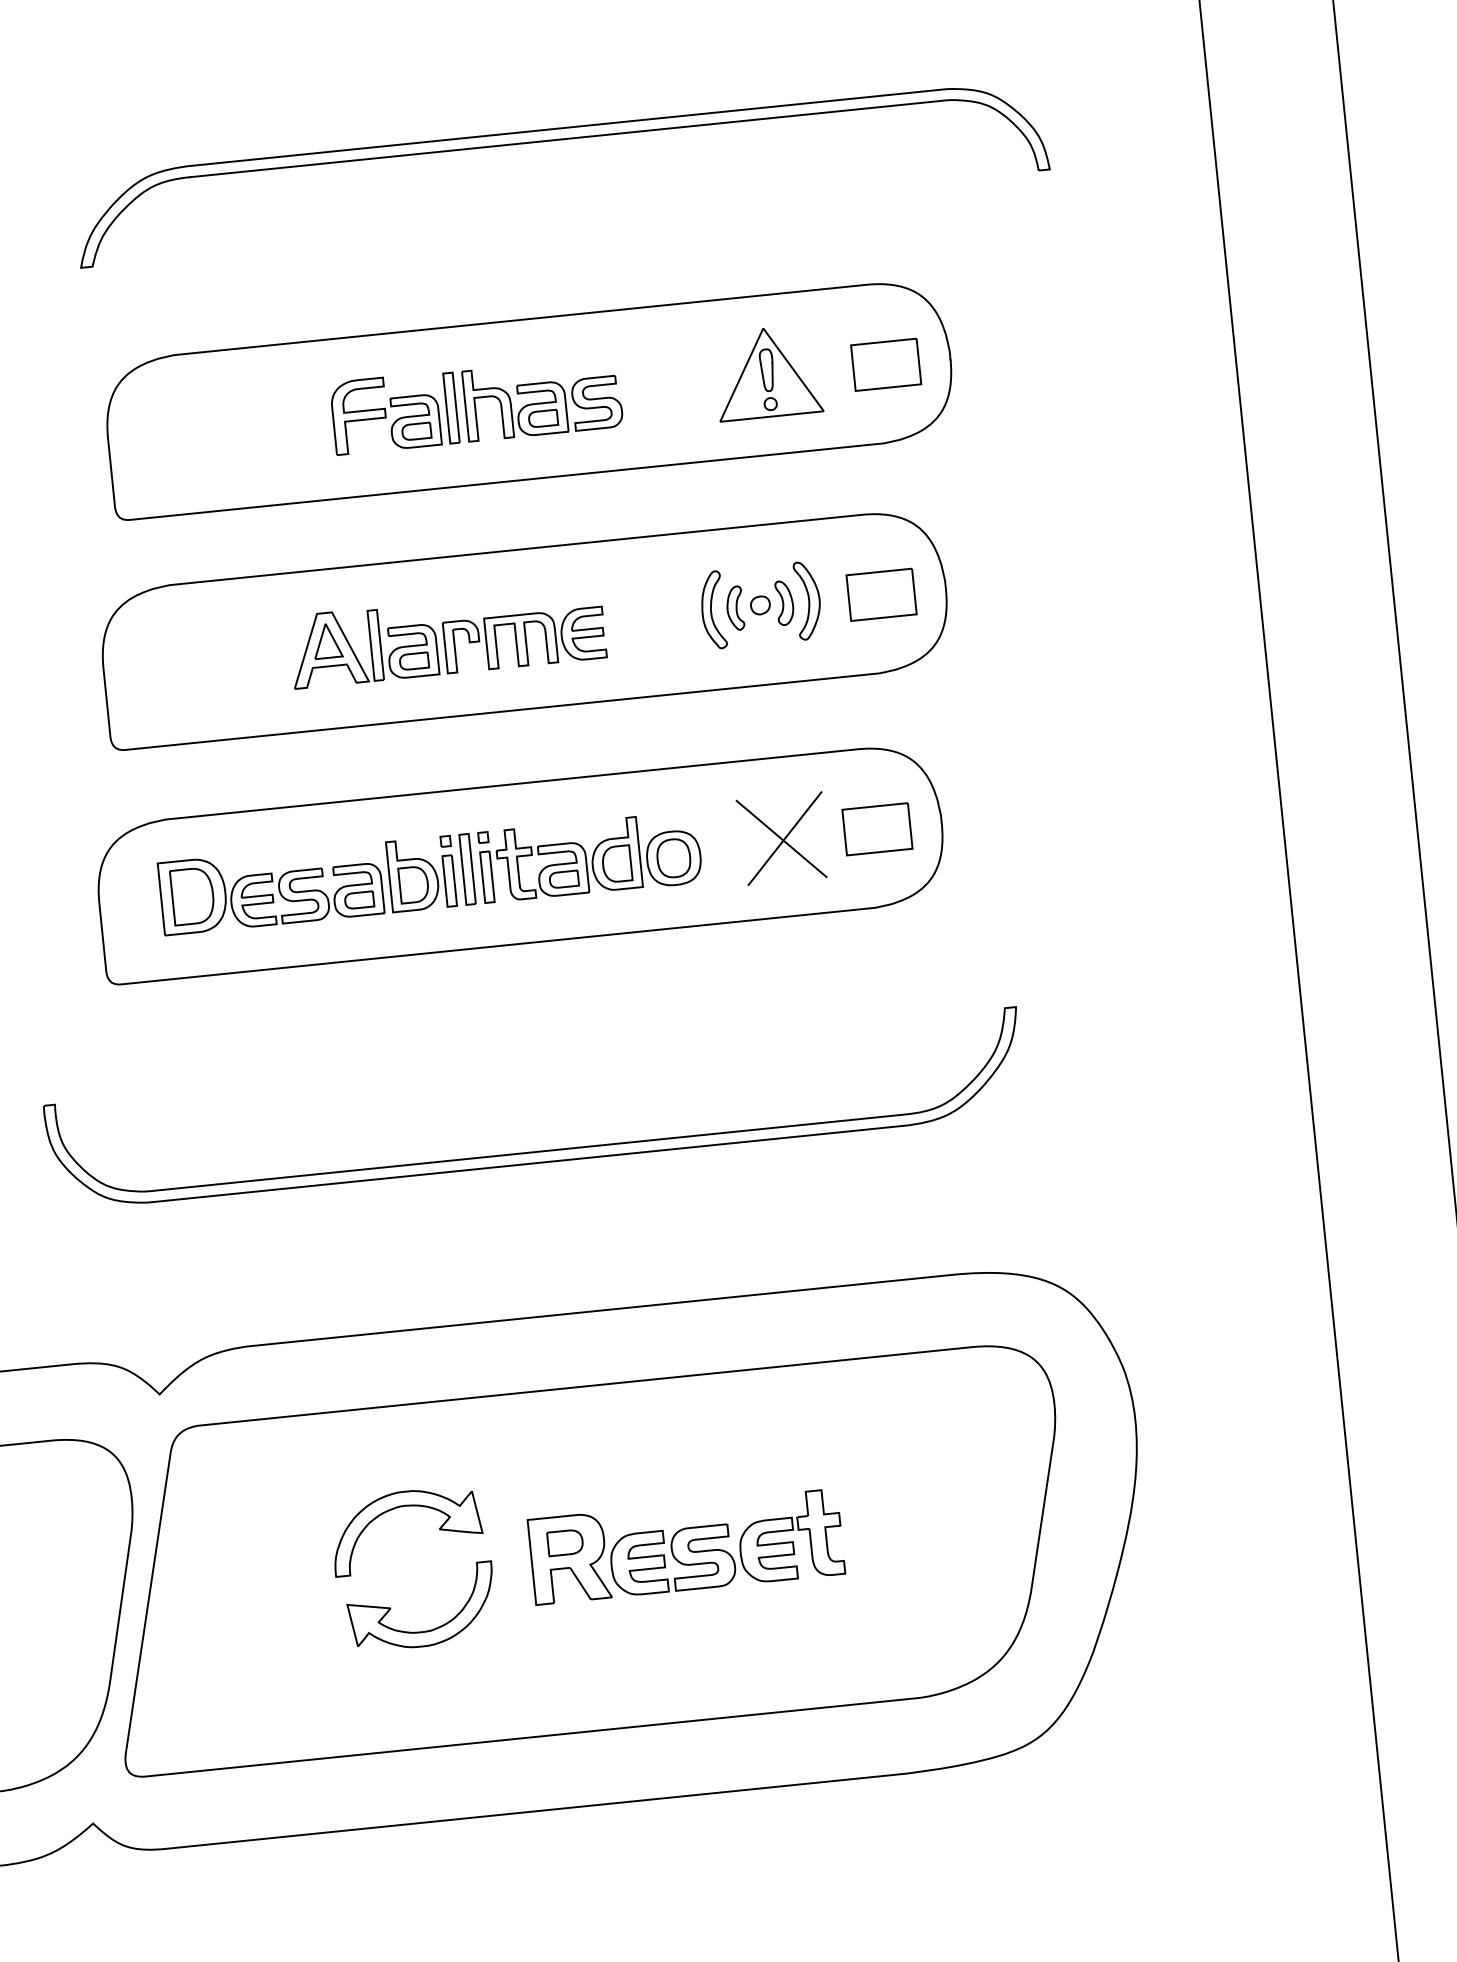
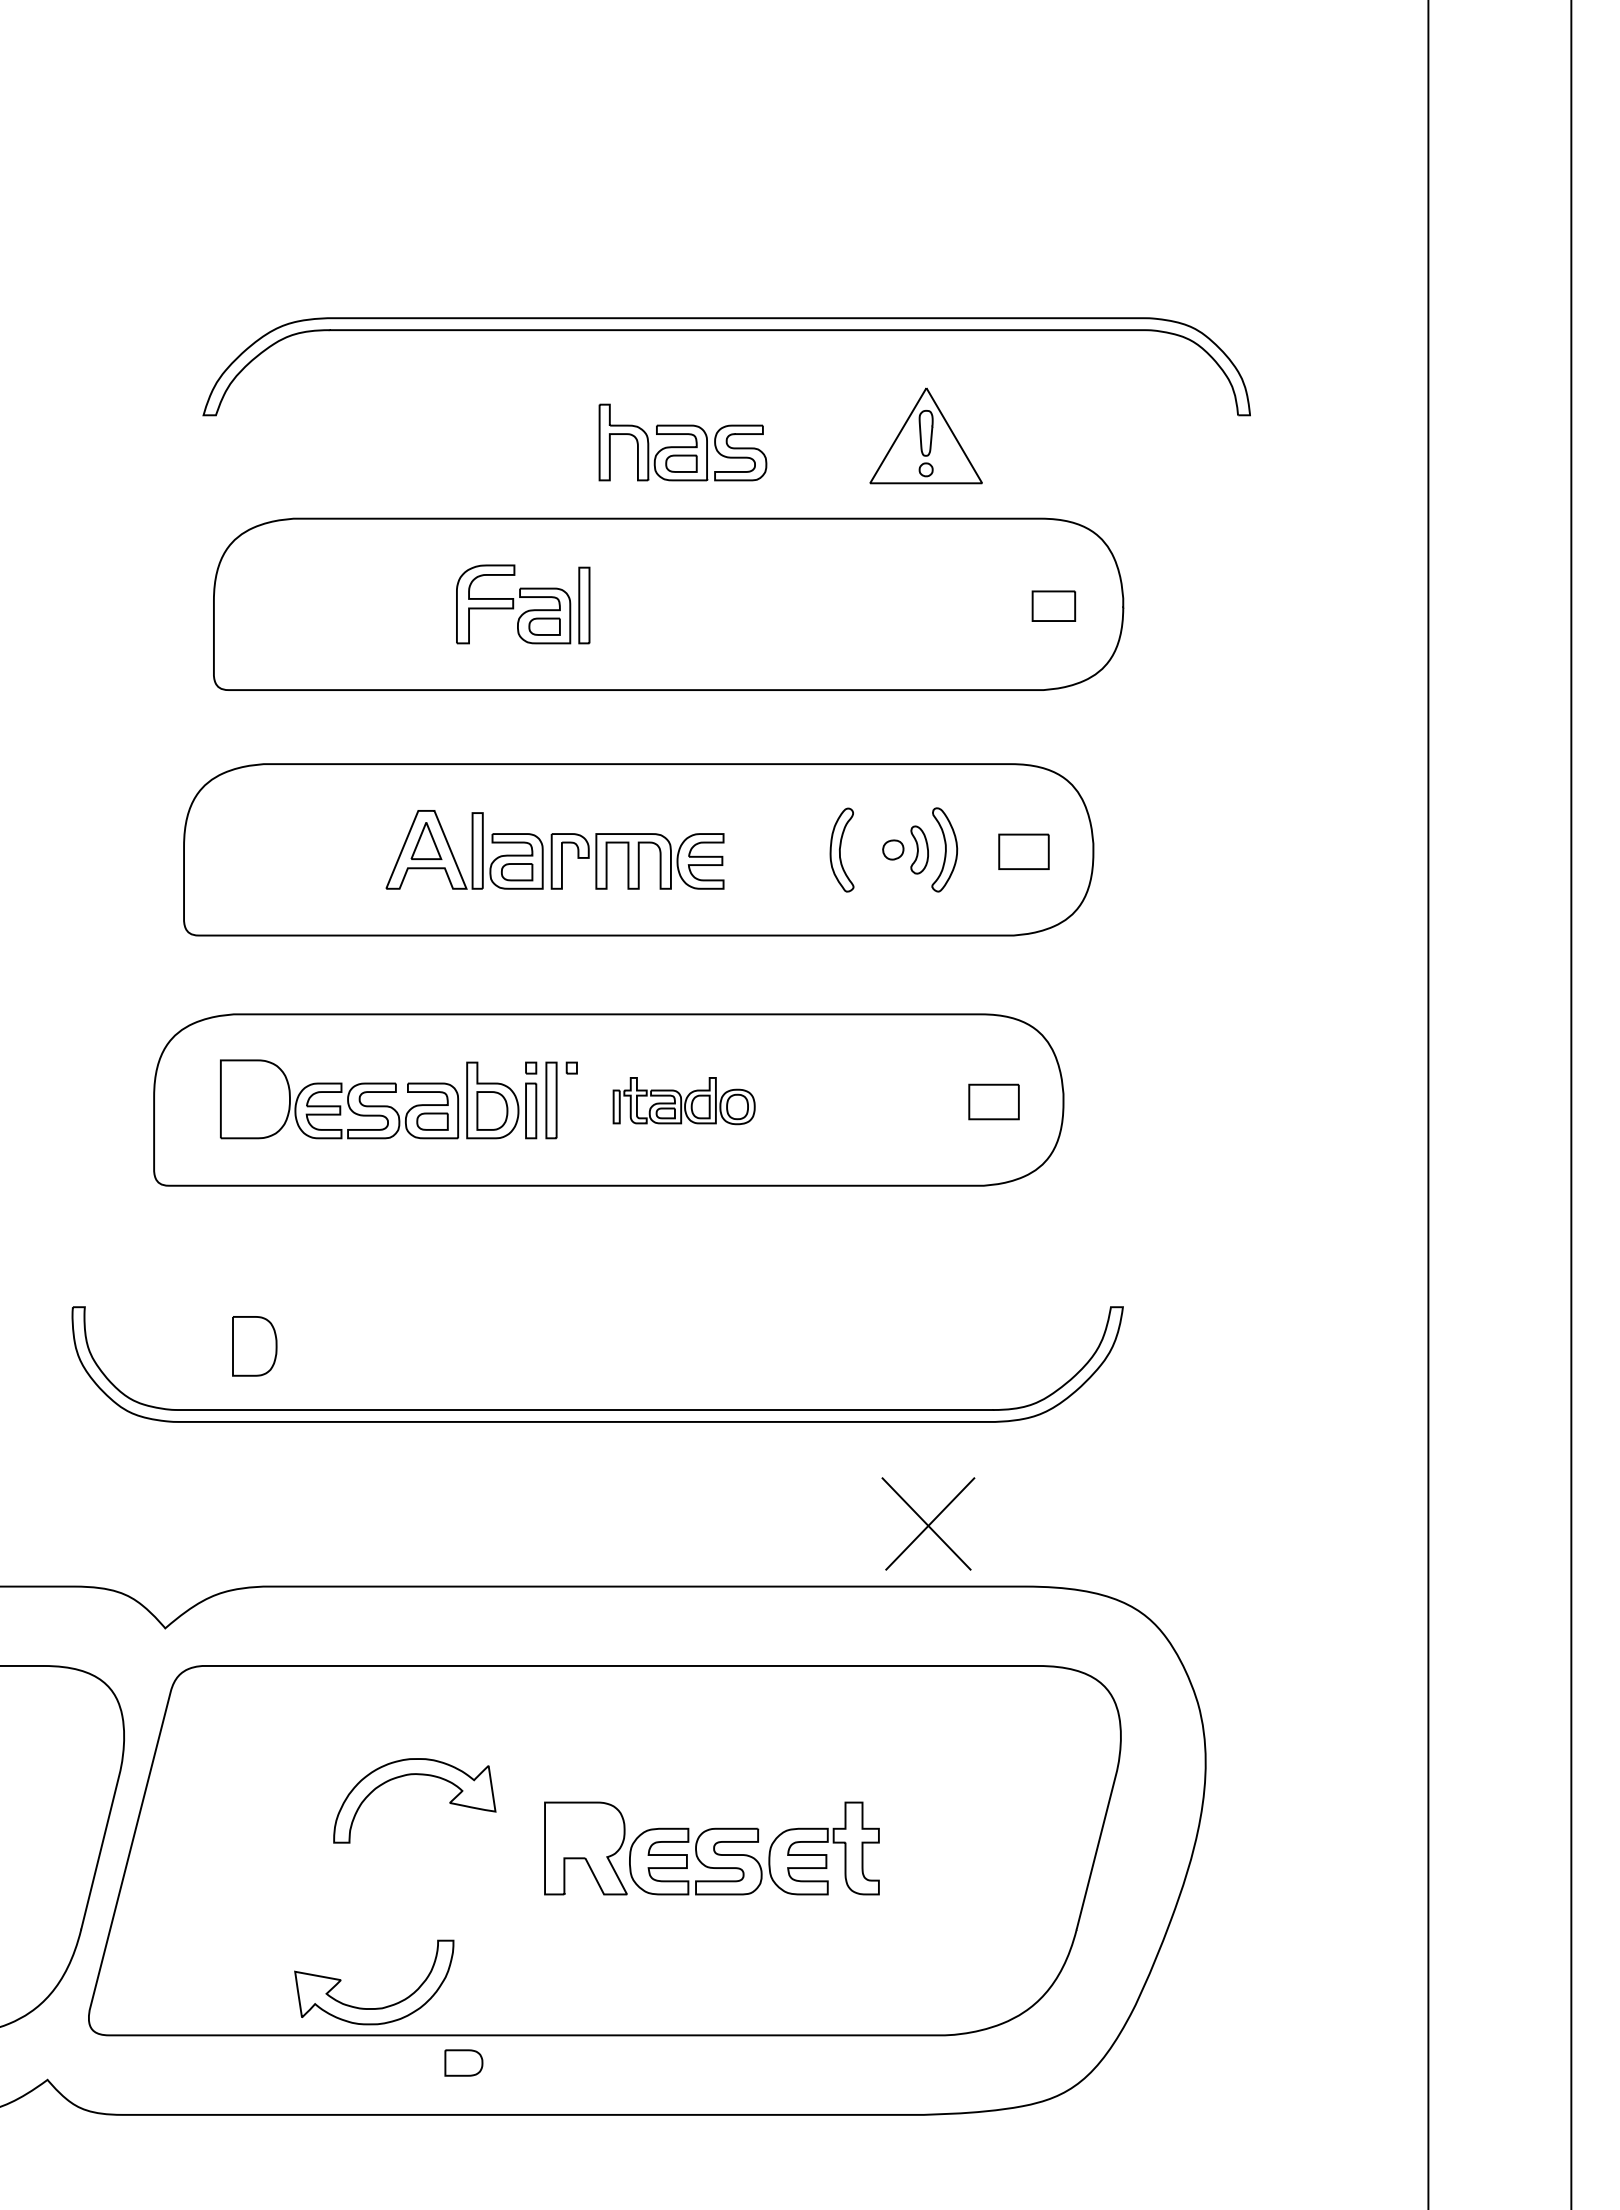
part: (885, 364) -> (1053, 605), size x0.6
part: (766, 372) -> (925, 435), moved
part: (542, 398) -> (682, 442), moved
part: (881, 594) -> (1023, 851), size x0.7
part: (734, 608) -> (865, 850), removed
part: (876, 828) -> (993, 1101), size x0.7
part: (783, 838) -> (928, 1523), moved
part: (589, 857) -> (683, 1100), size x0.6
part: (192, 896) -> (254, 1346), moved
part: (564, 1542) -> (463, 2062), moved
part: (427, 1630) -> (377, 2007), moved

